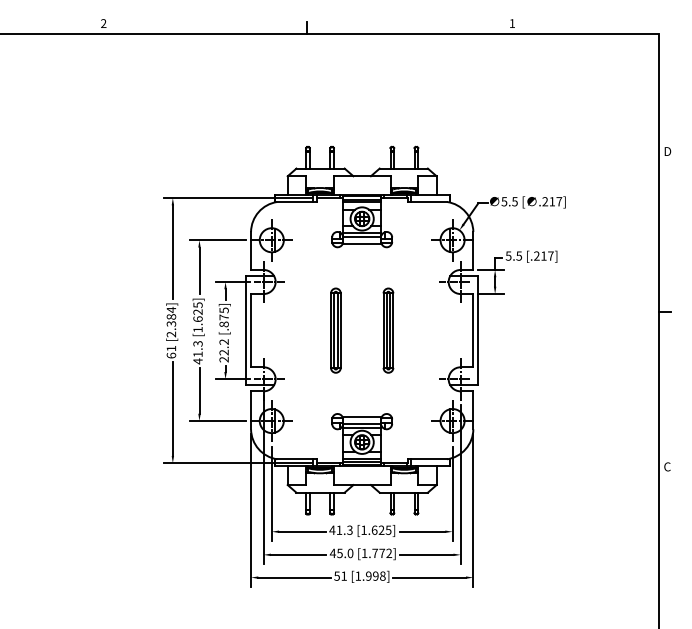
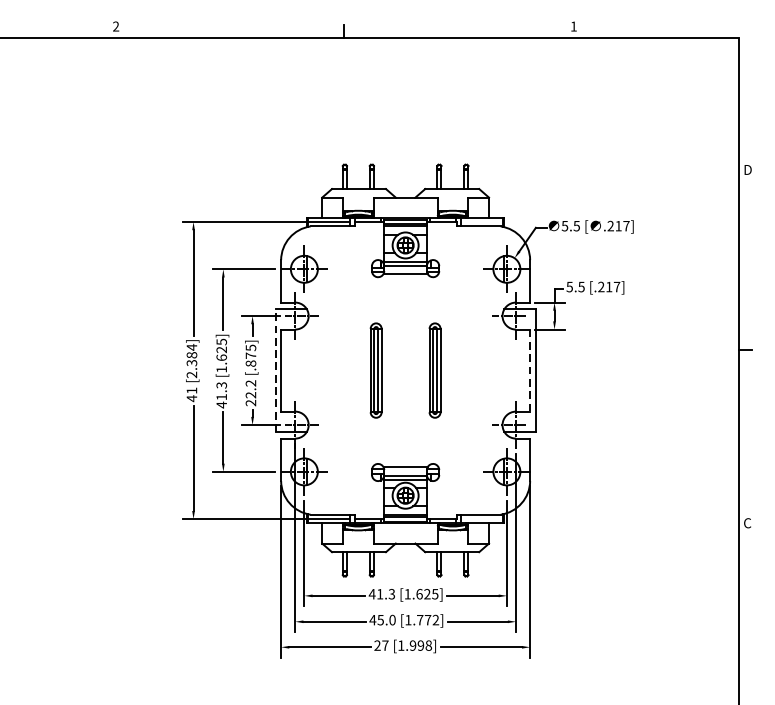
line: (246, 330) -> (276, 370), solid -> dashed
line: (473, 330) -> (530, 370), solid -> dashed
text: (171, 355) -> (192, 398), 61 -> 41
text: (340, 575) -> (381, 644), 51 -> 27

